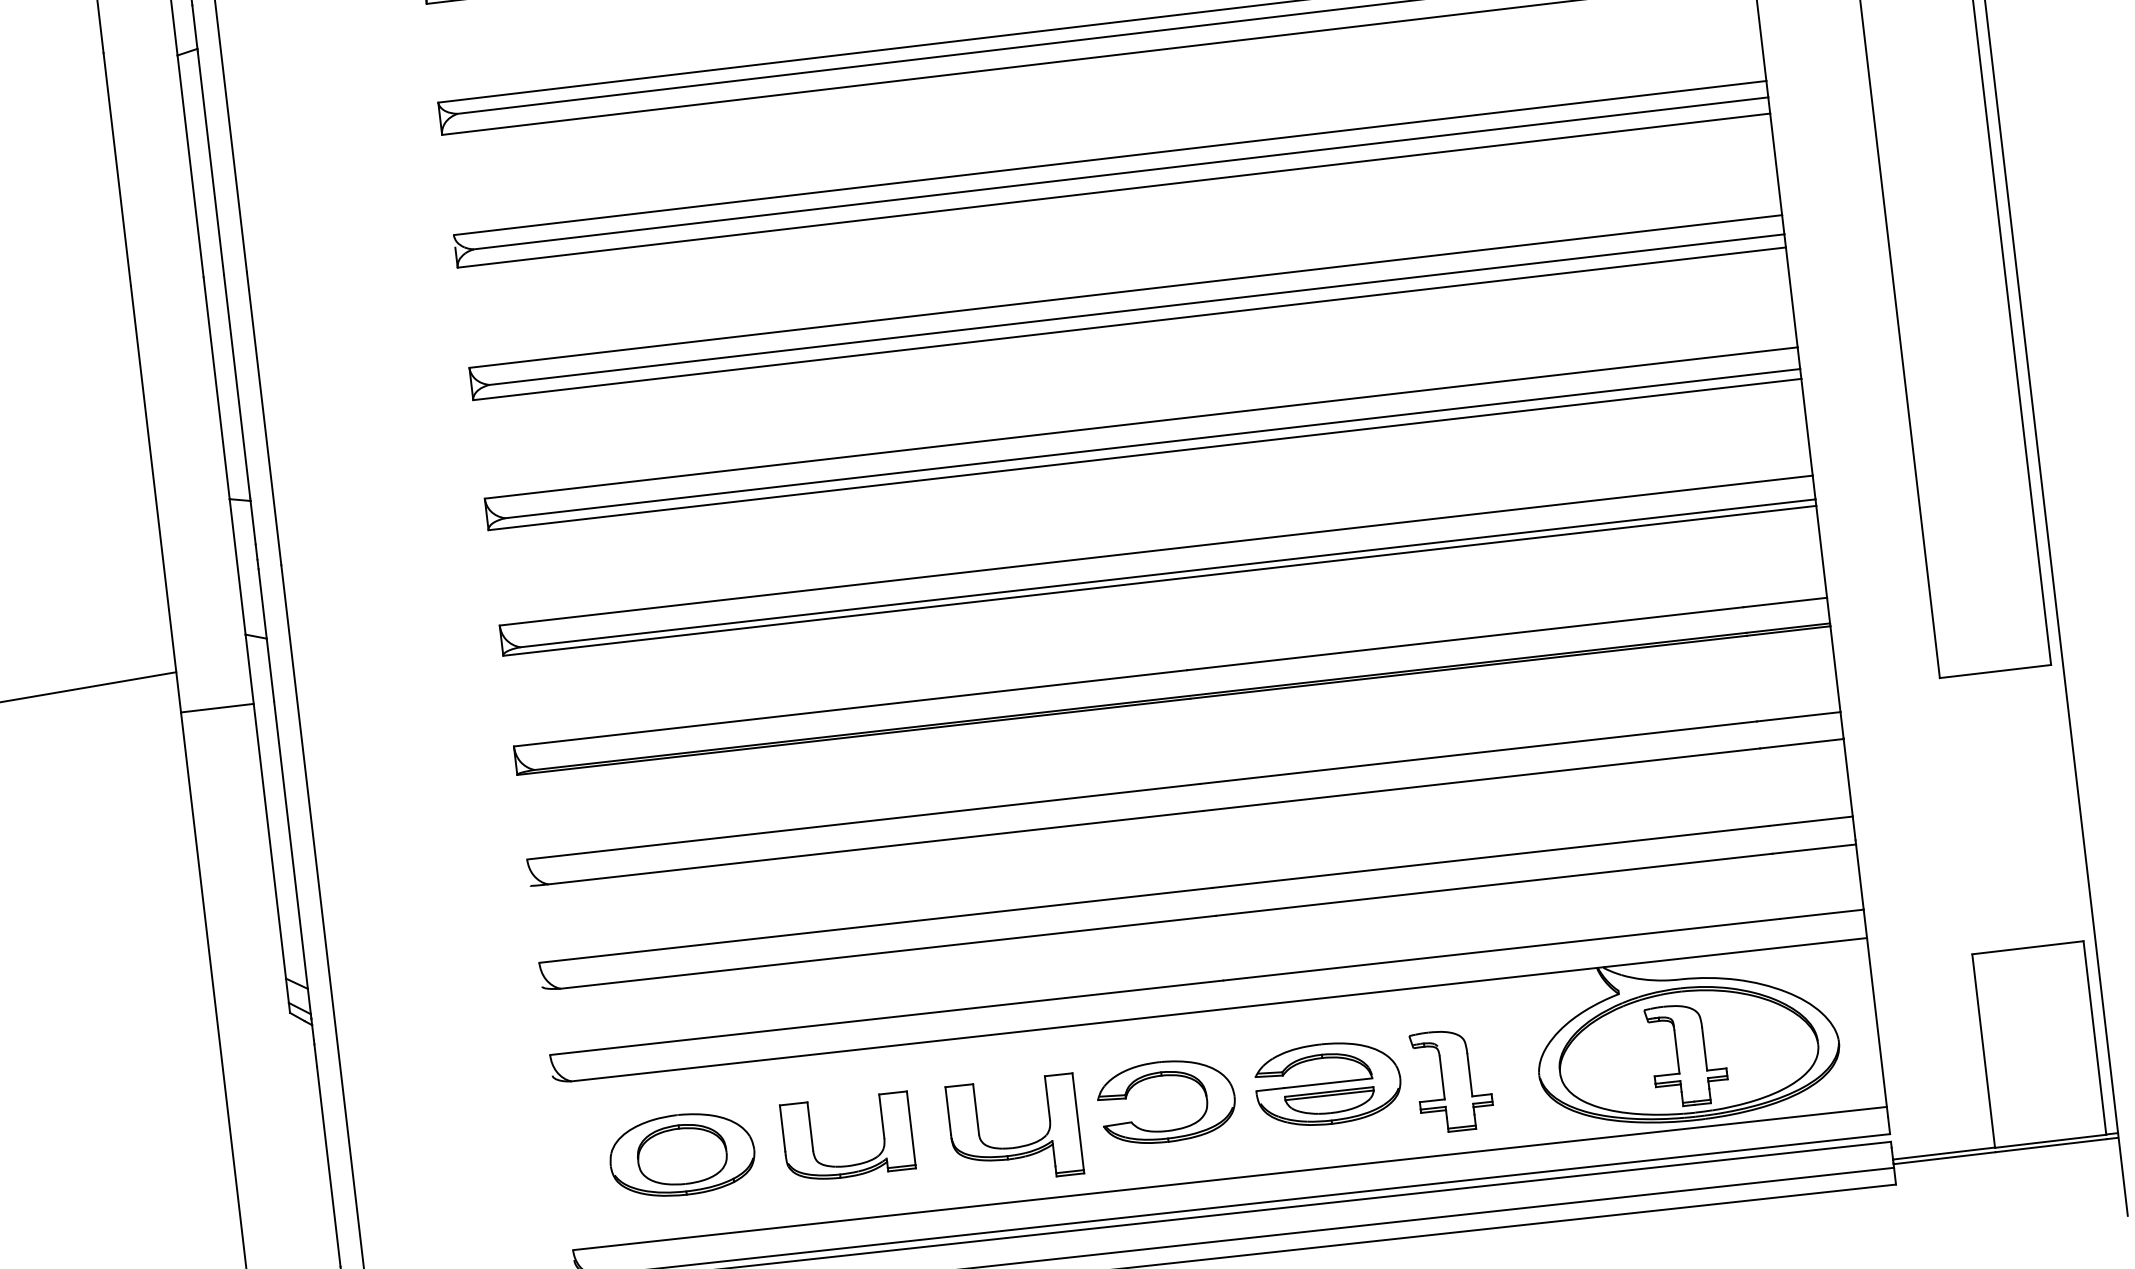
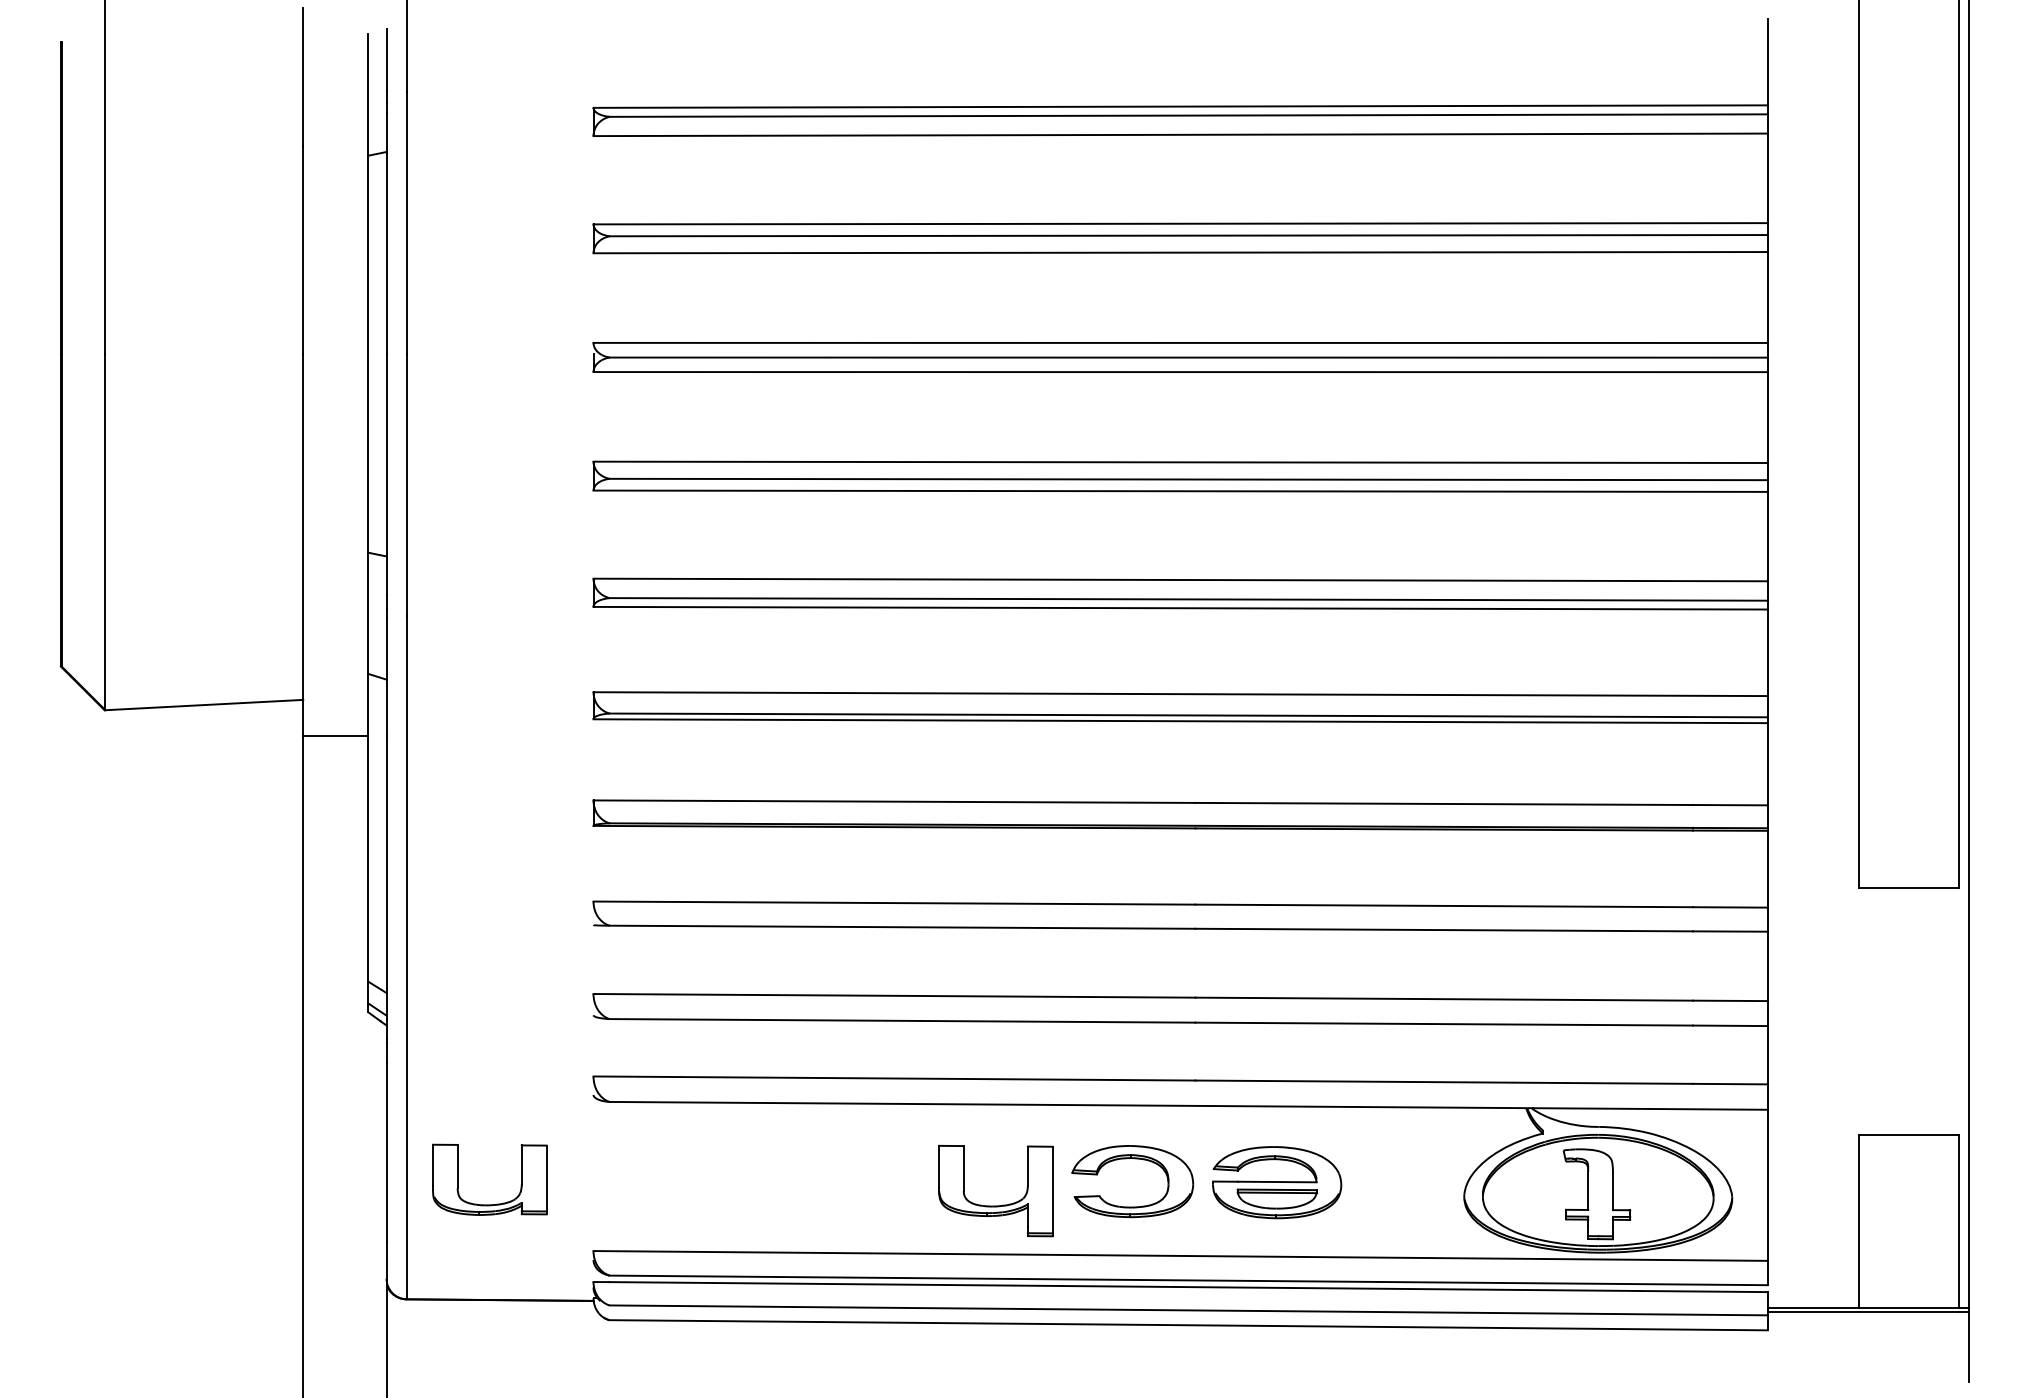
part: (1451, 1080) -> (1386, 1192), removed
part: (681, 1154) -> (699, 1177), removed
part: (858, 1162) -> (496, 1203), moved

